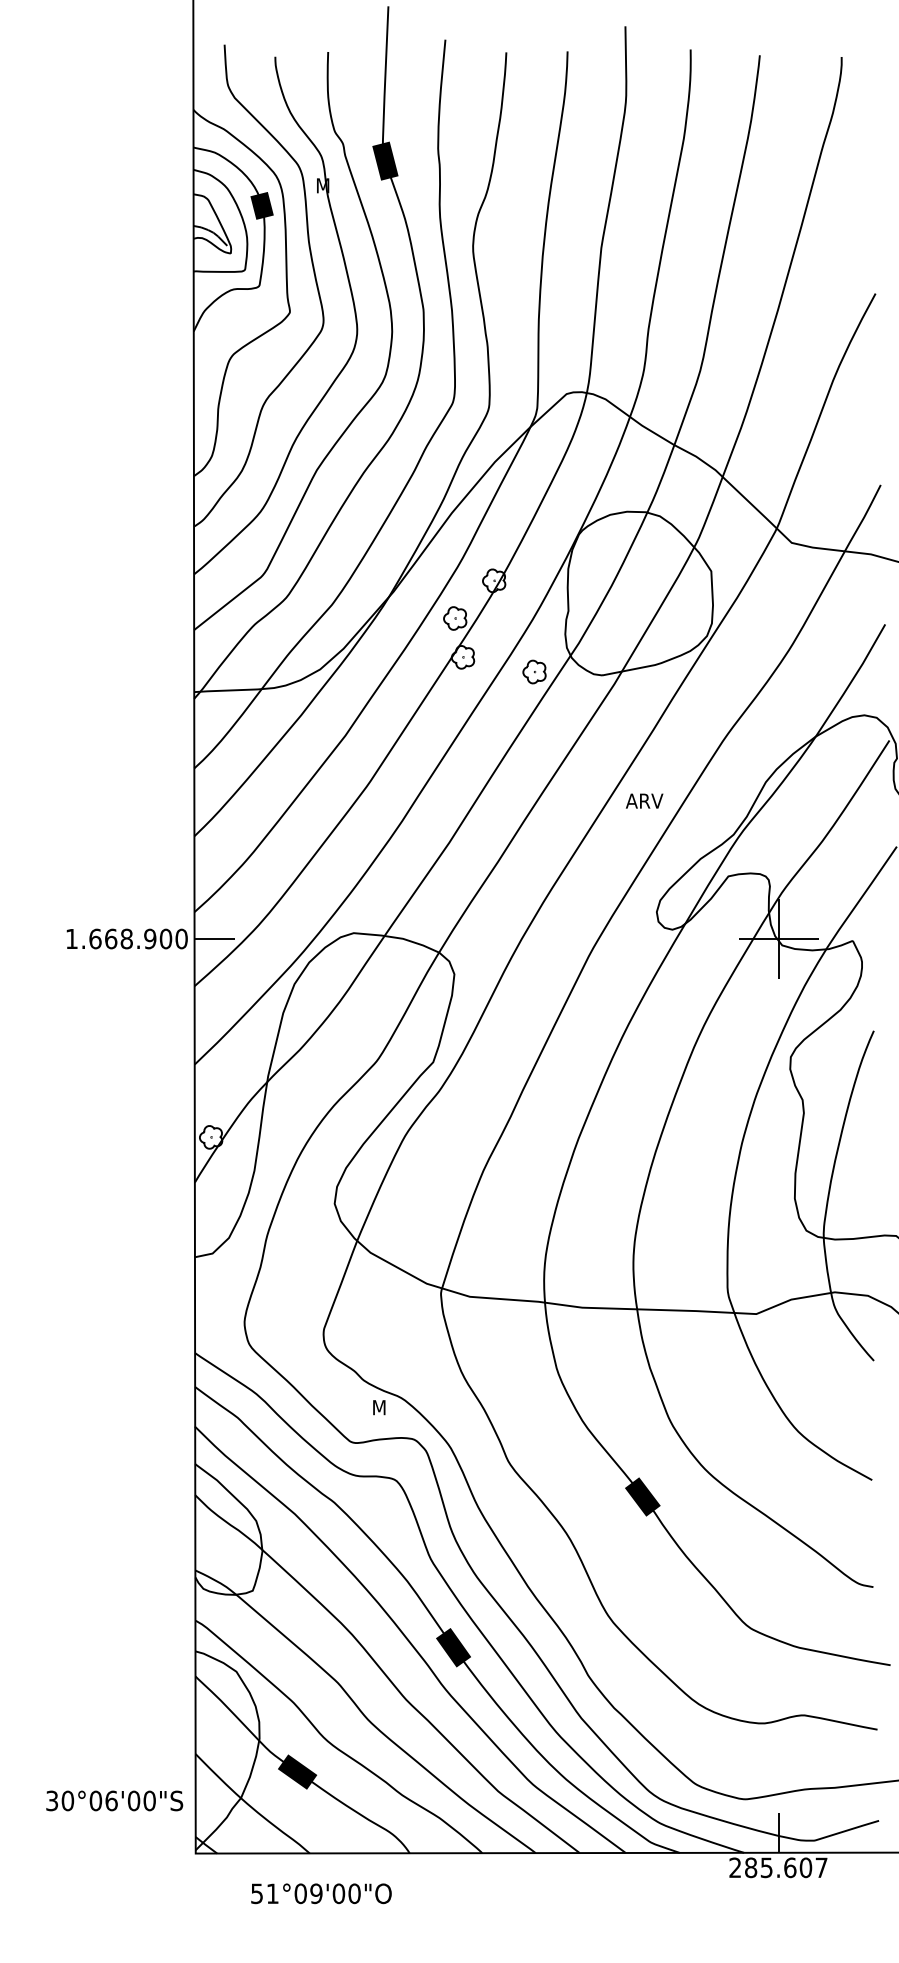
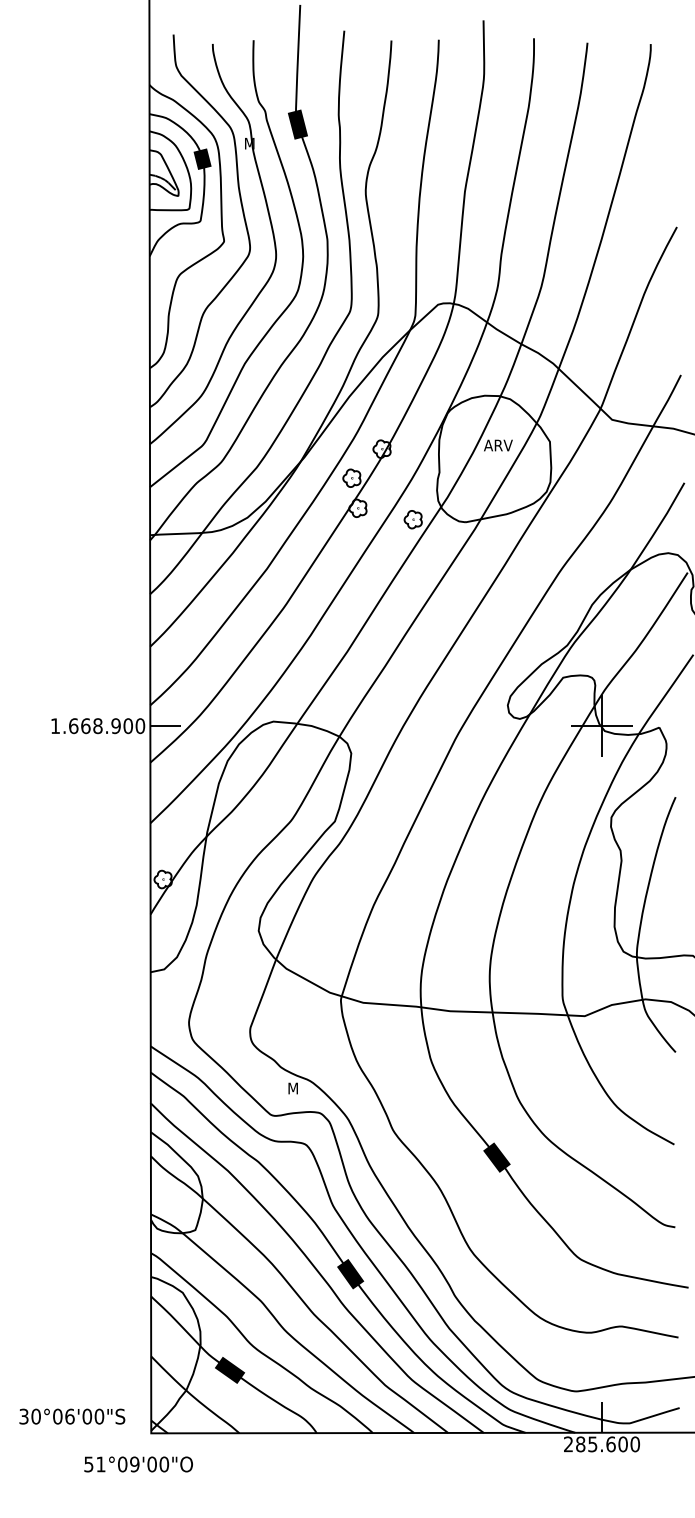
text: (644, 800) -> (498, 445), moved
text: (114, 1800) -> (72, 1416), moved
text: (821, 1867) -> (635, 1444), 285.607 -> 285.600
text: (321, 1893) -> (138, 1464), moved

